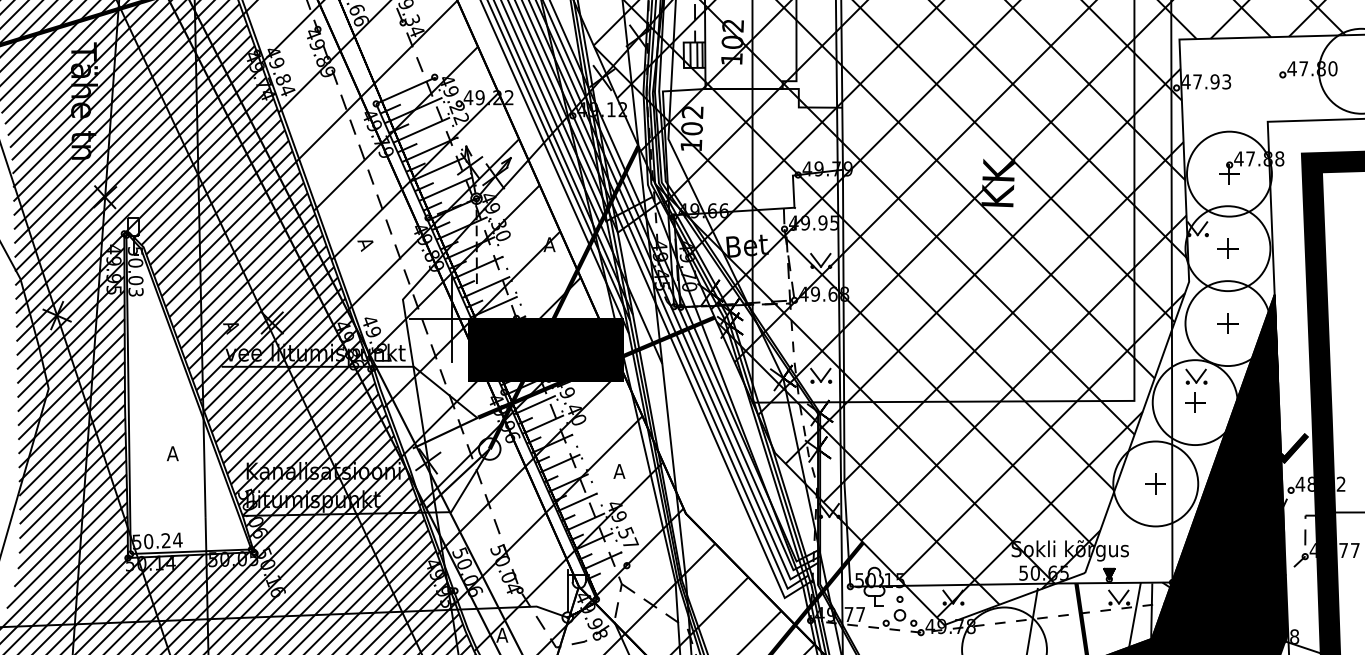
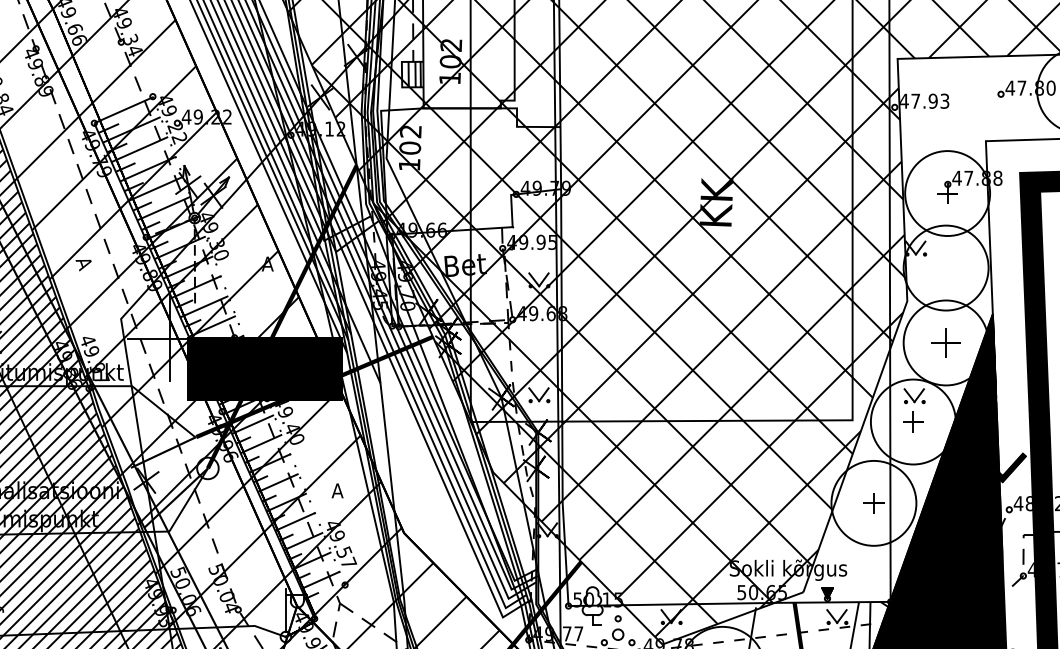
part: (1227, 248) -> (945, 267), removed
part: (1227, 323) -> (945, 342), size x1.4

